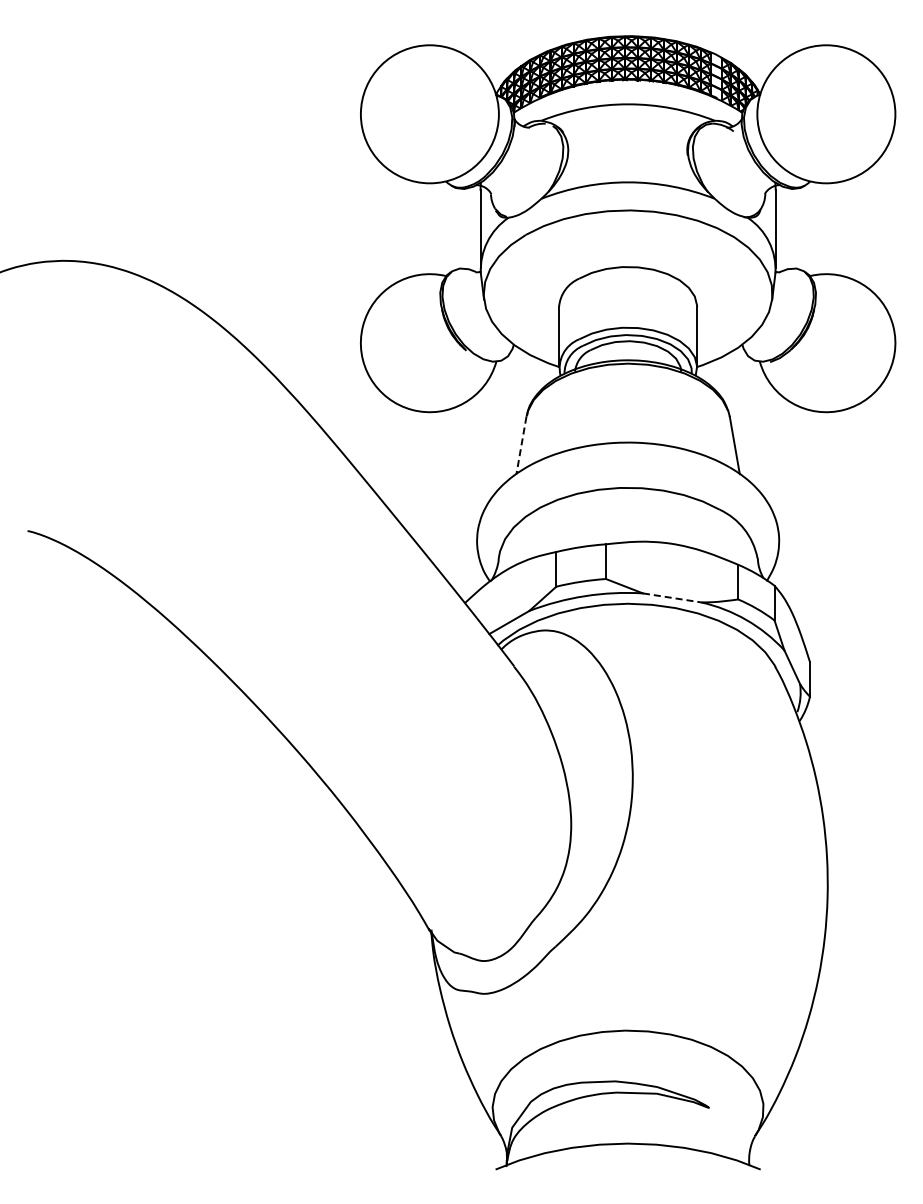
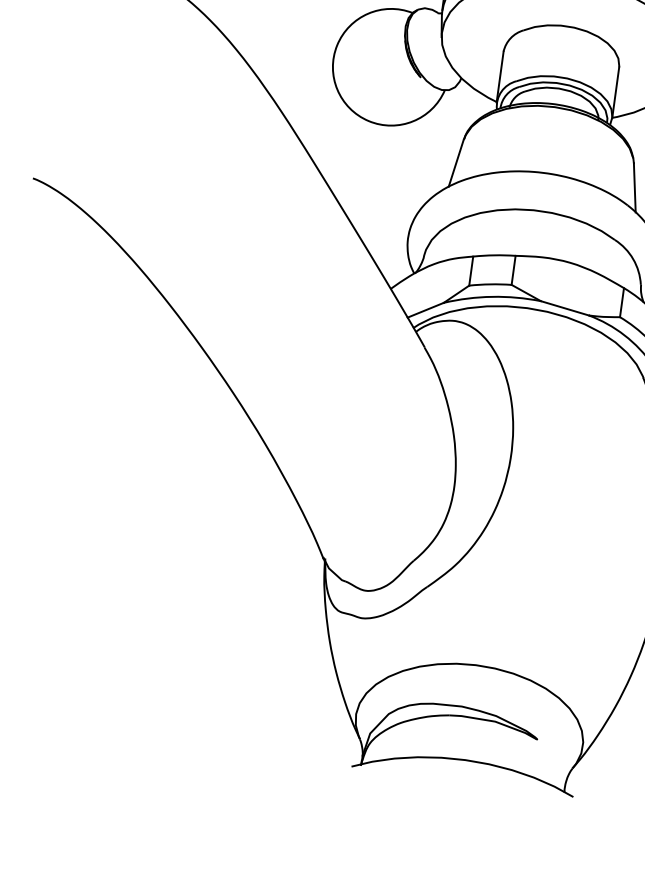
line: (521, 445) -> (456, 163), dashed -> solid
line: (672, 597) -> (565, 308), dashed -> solid

